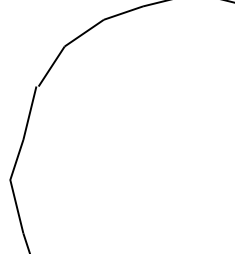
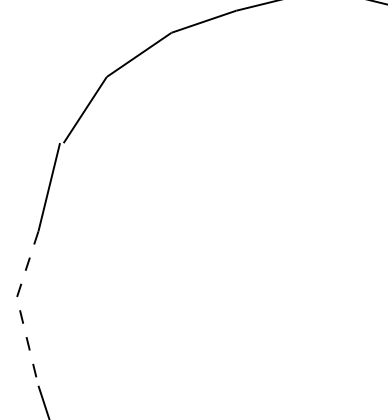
line: (11, 185) -> (18, 306), solid -> dashed

